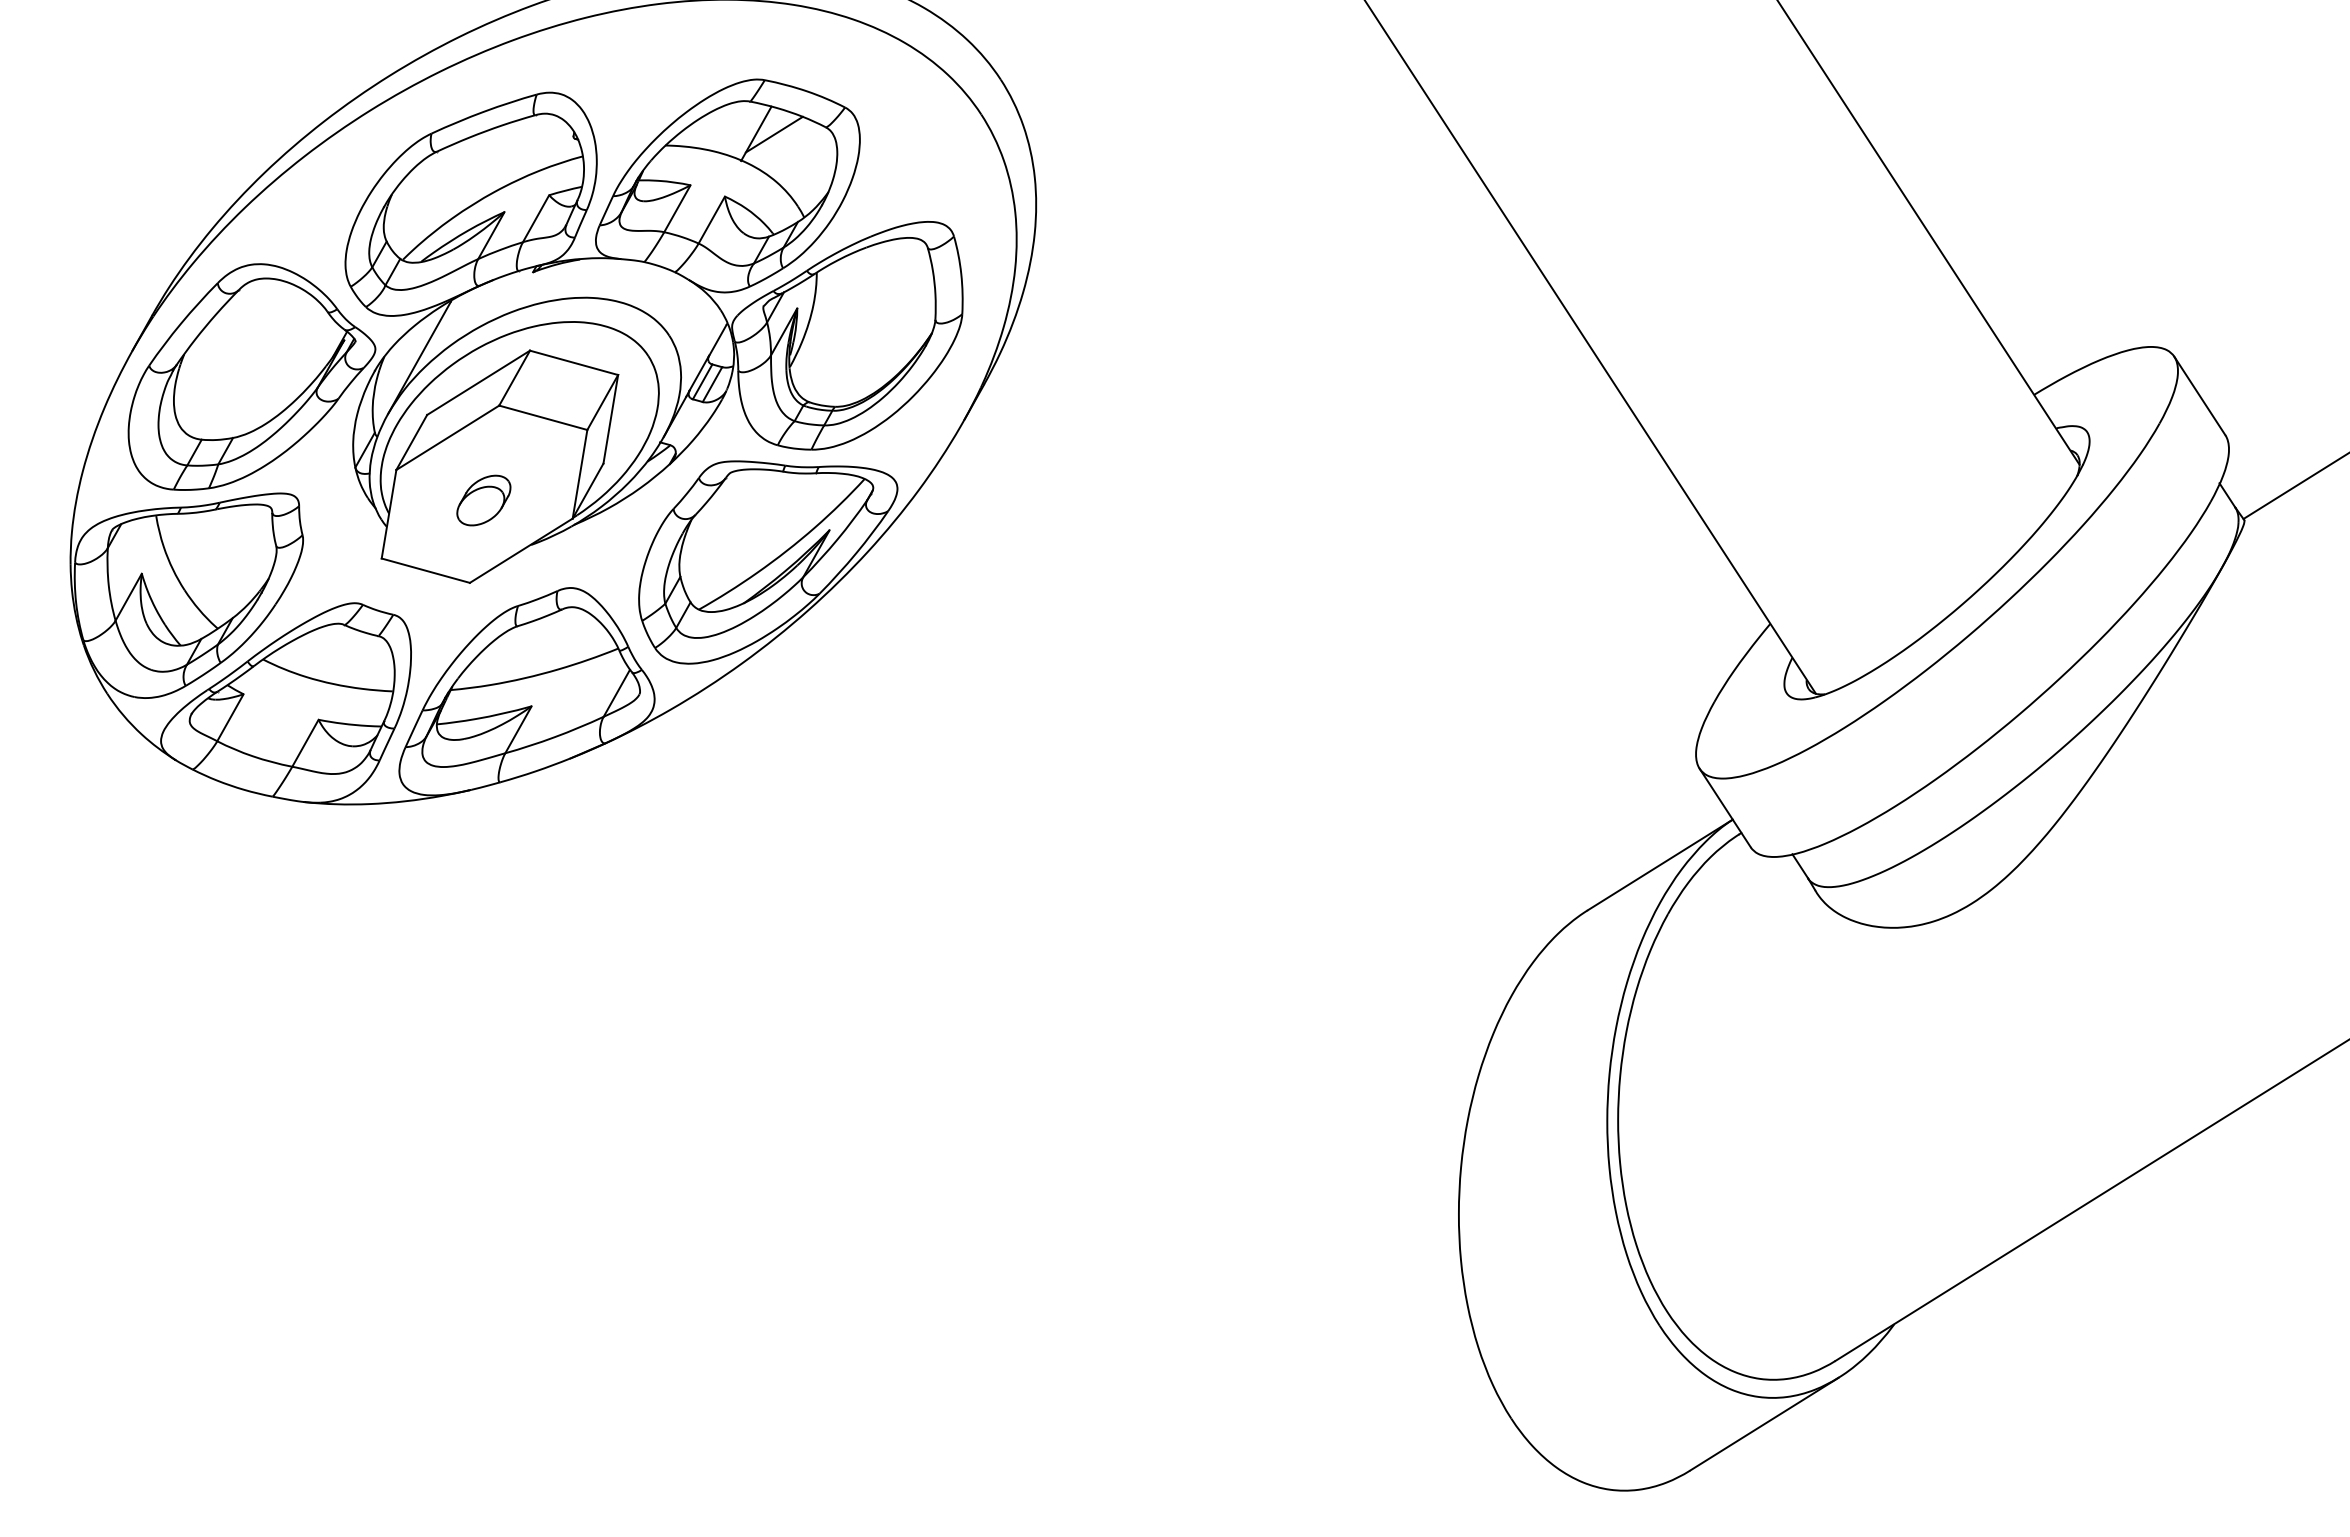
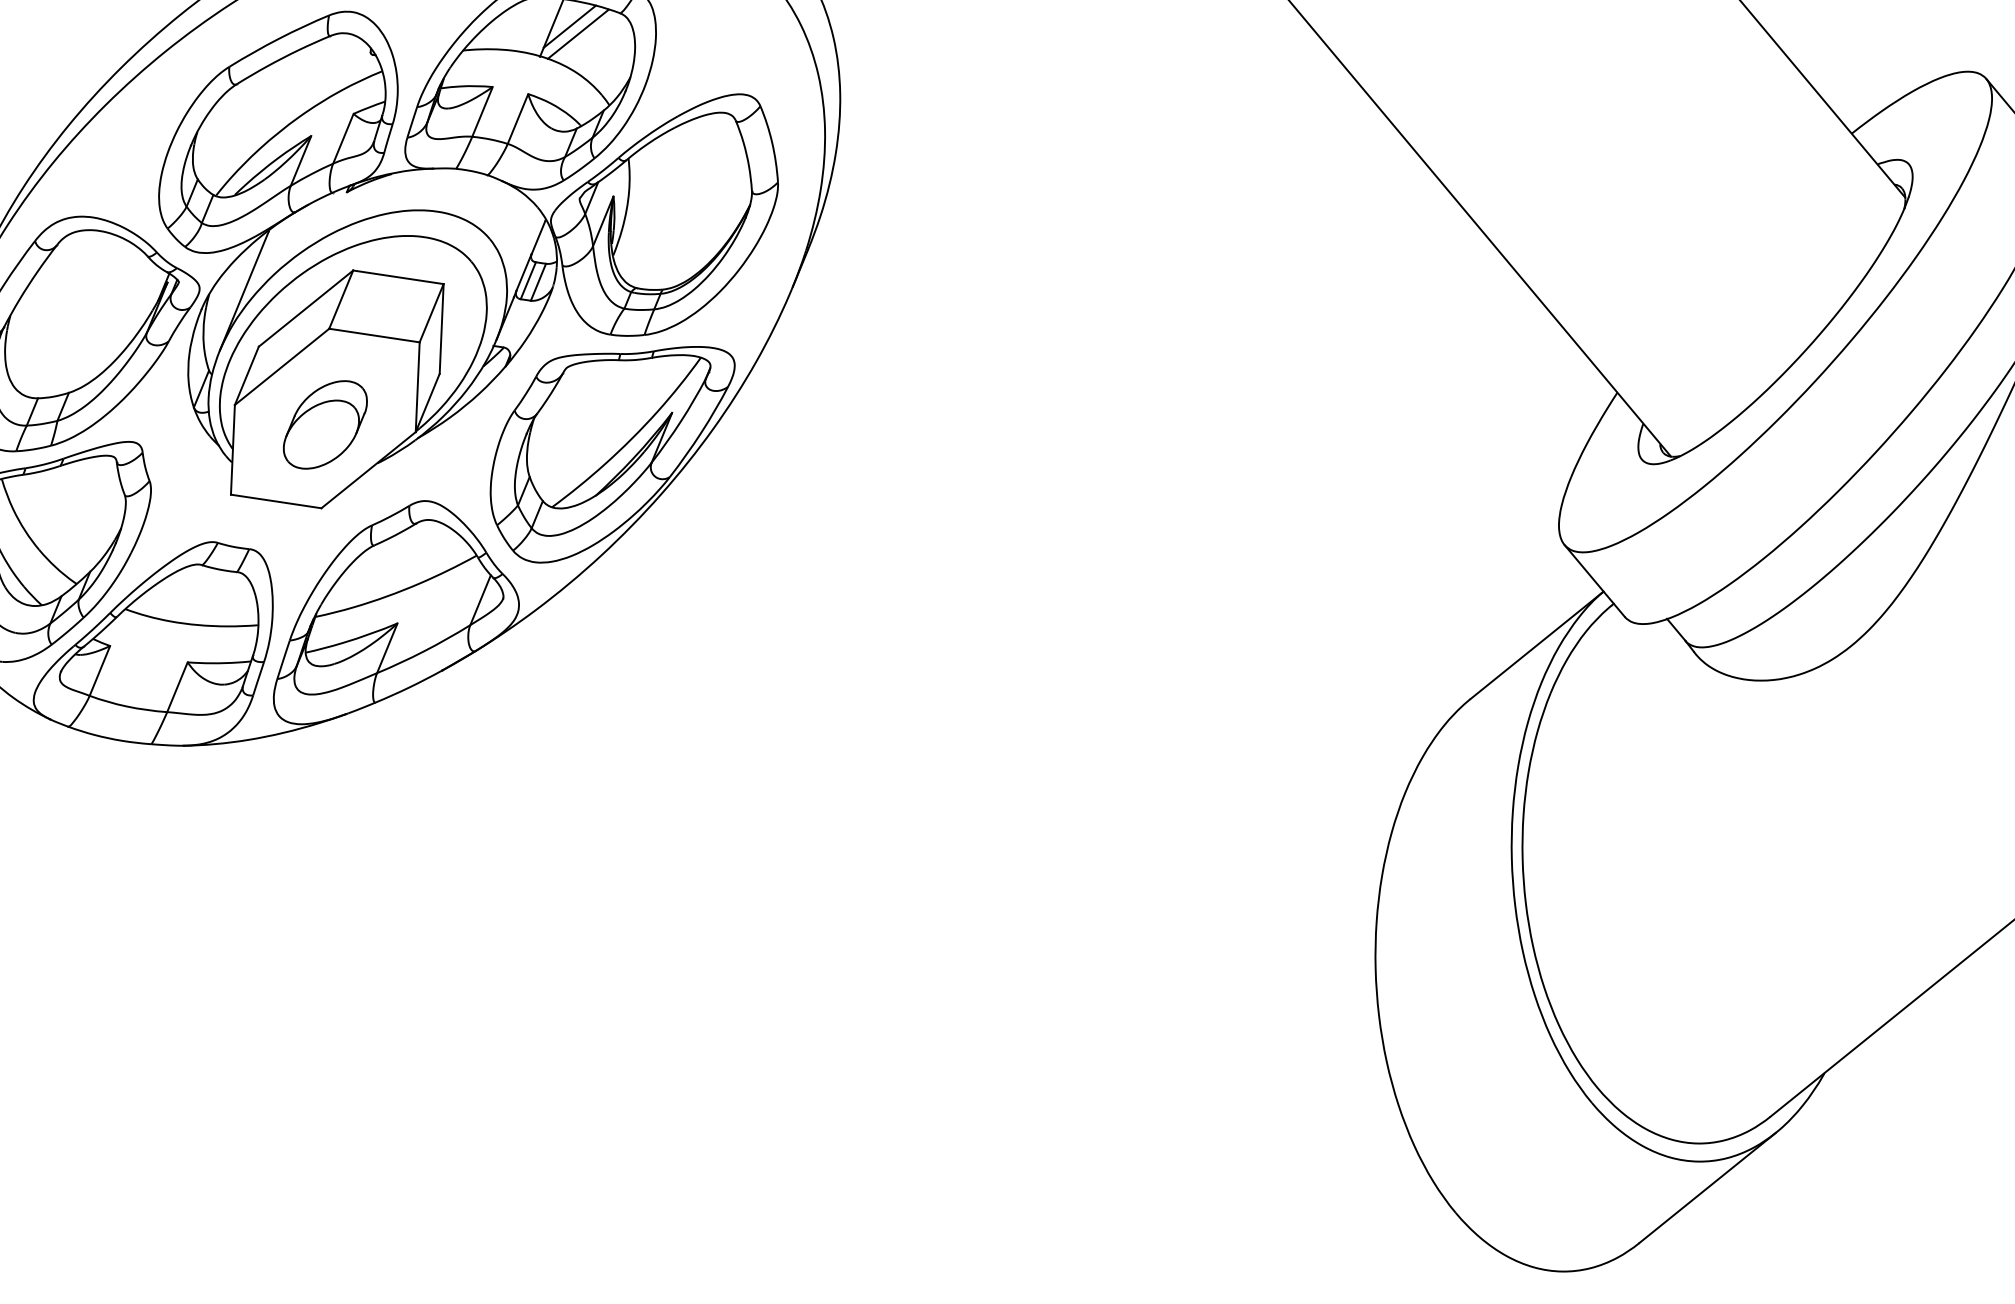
line: (781, 142) -> (577, 33), added
part: (483, 500) -> (325, 424), size x1.67

